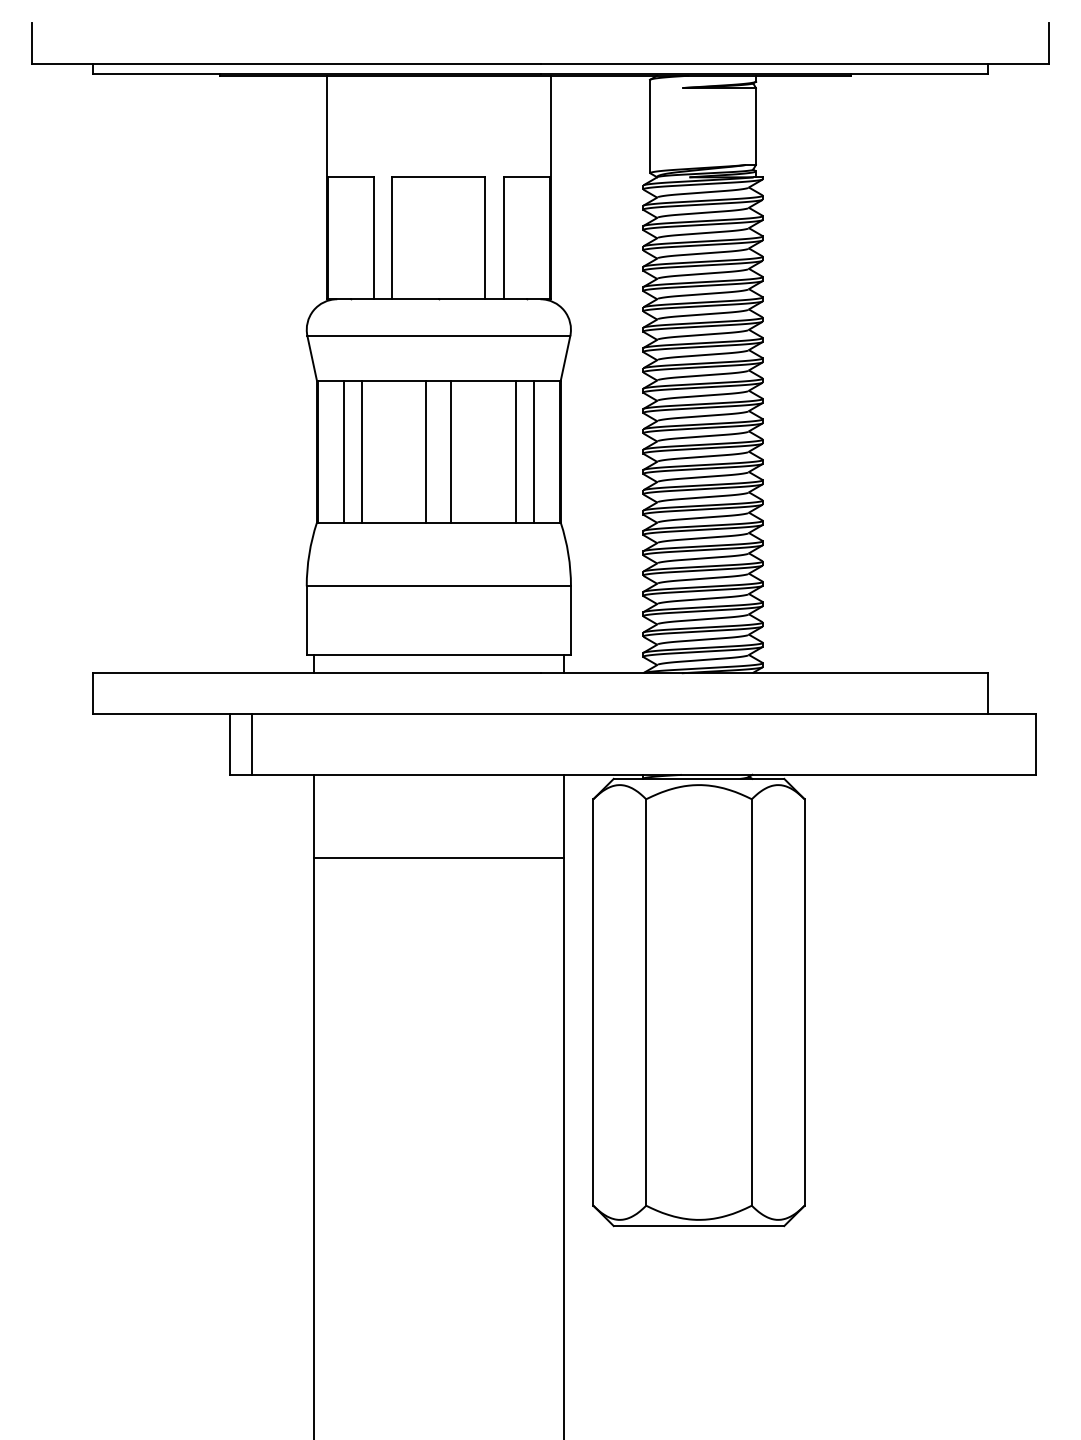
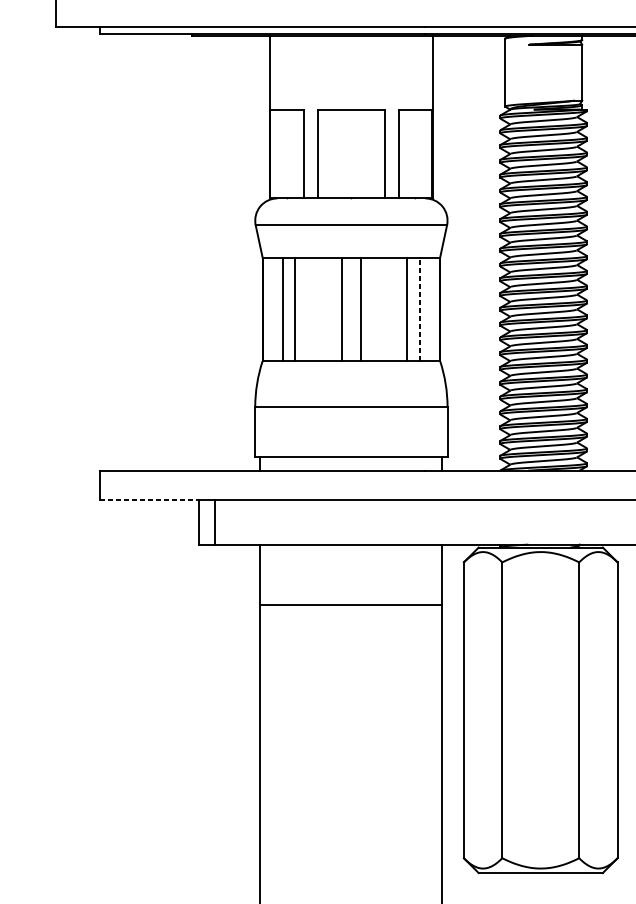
line: (533, 451) -> (420, 309), solid -> dashed
line: (162, 713) -> (150, 499), solid -> dashed

